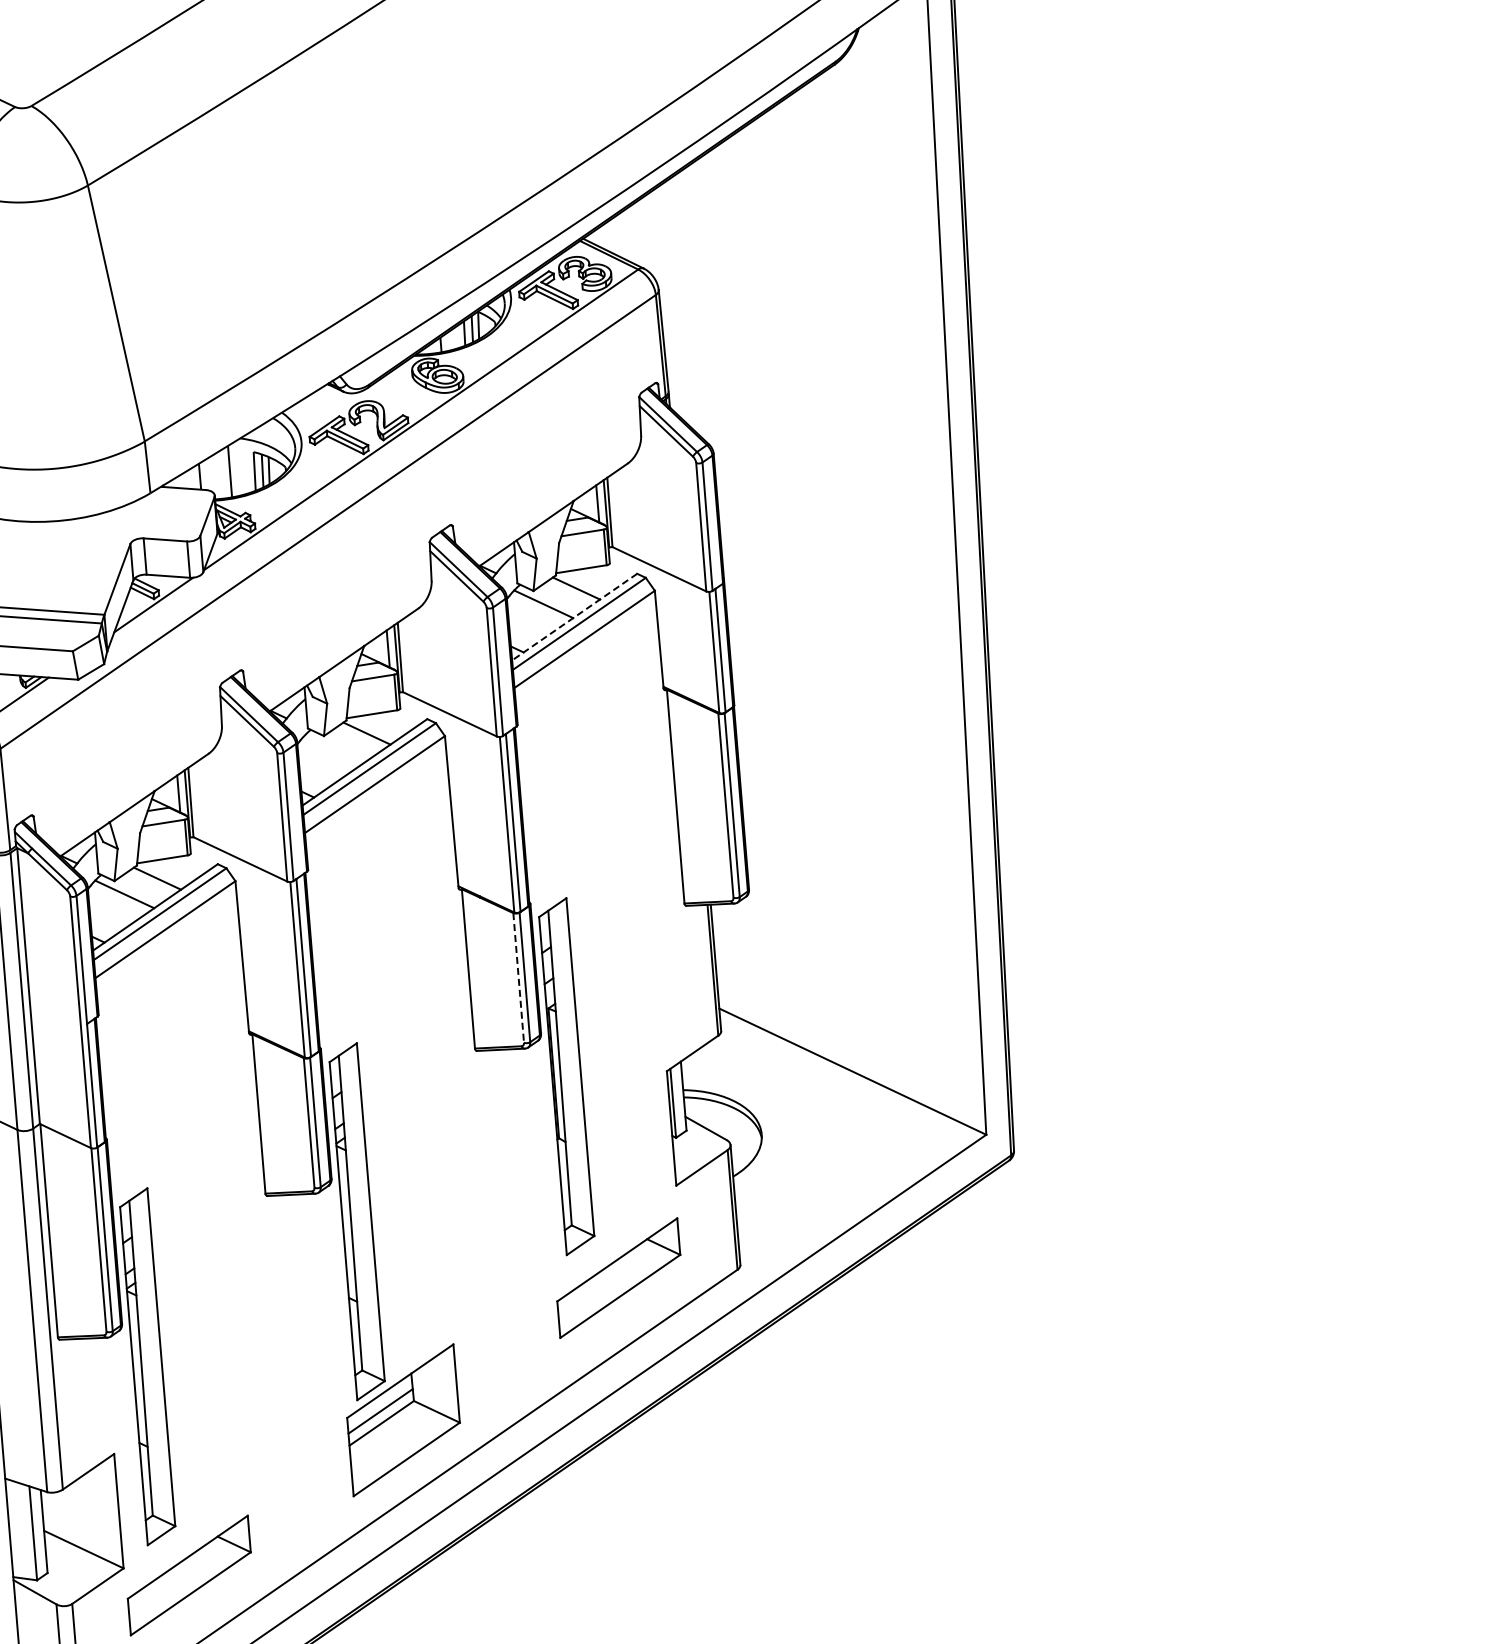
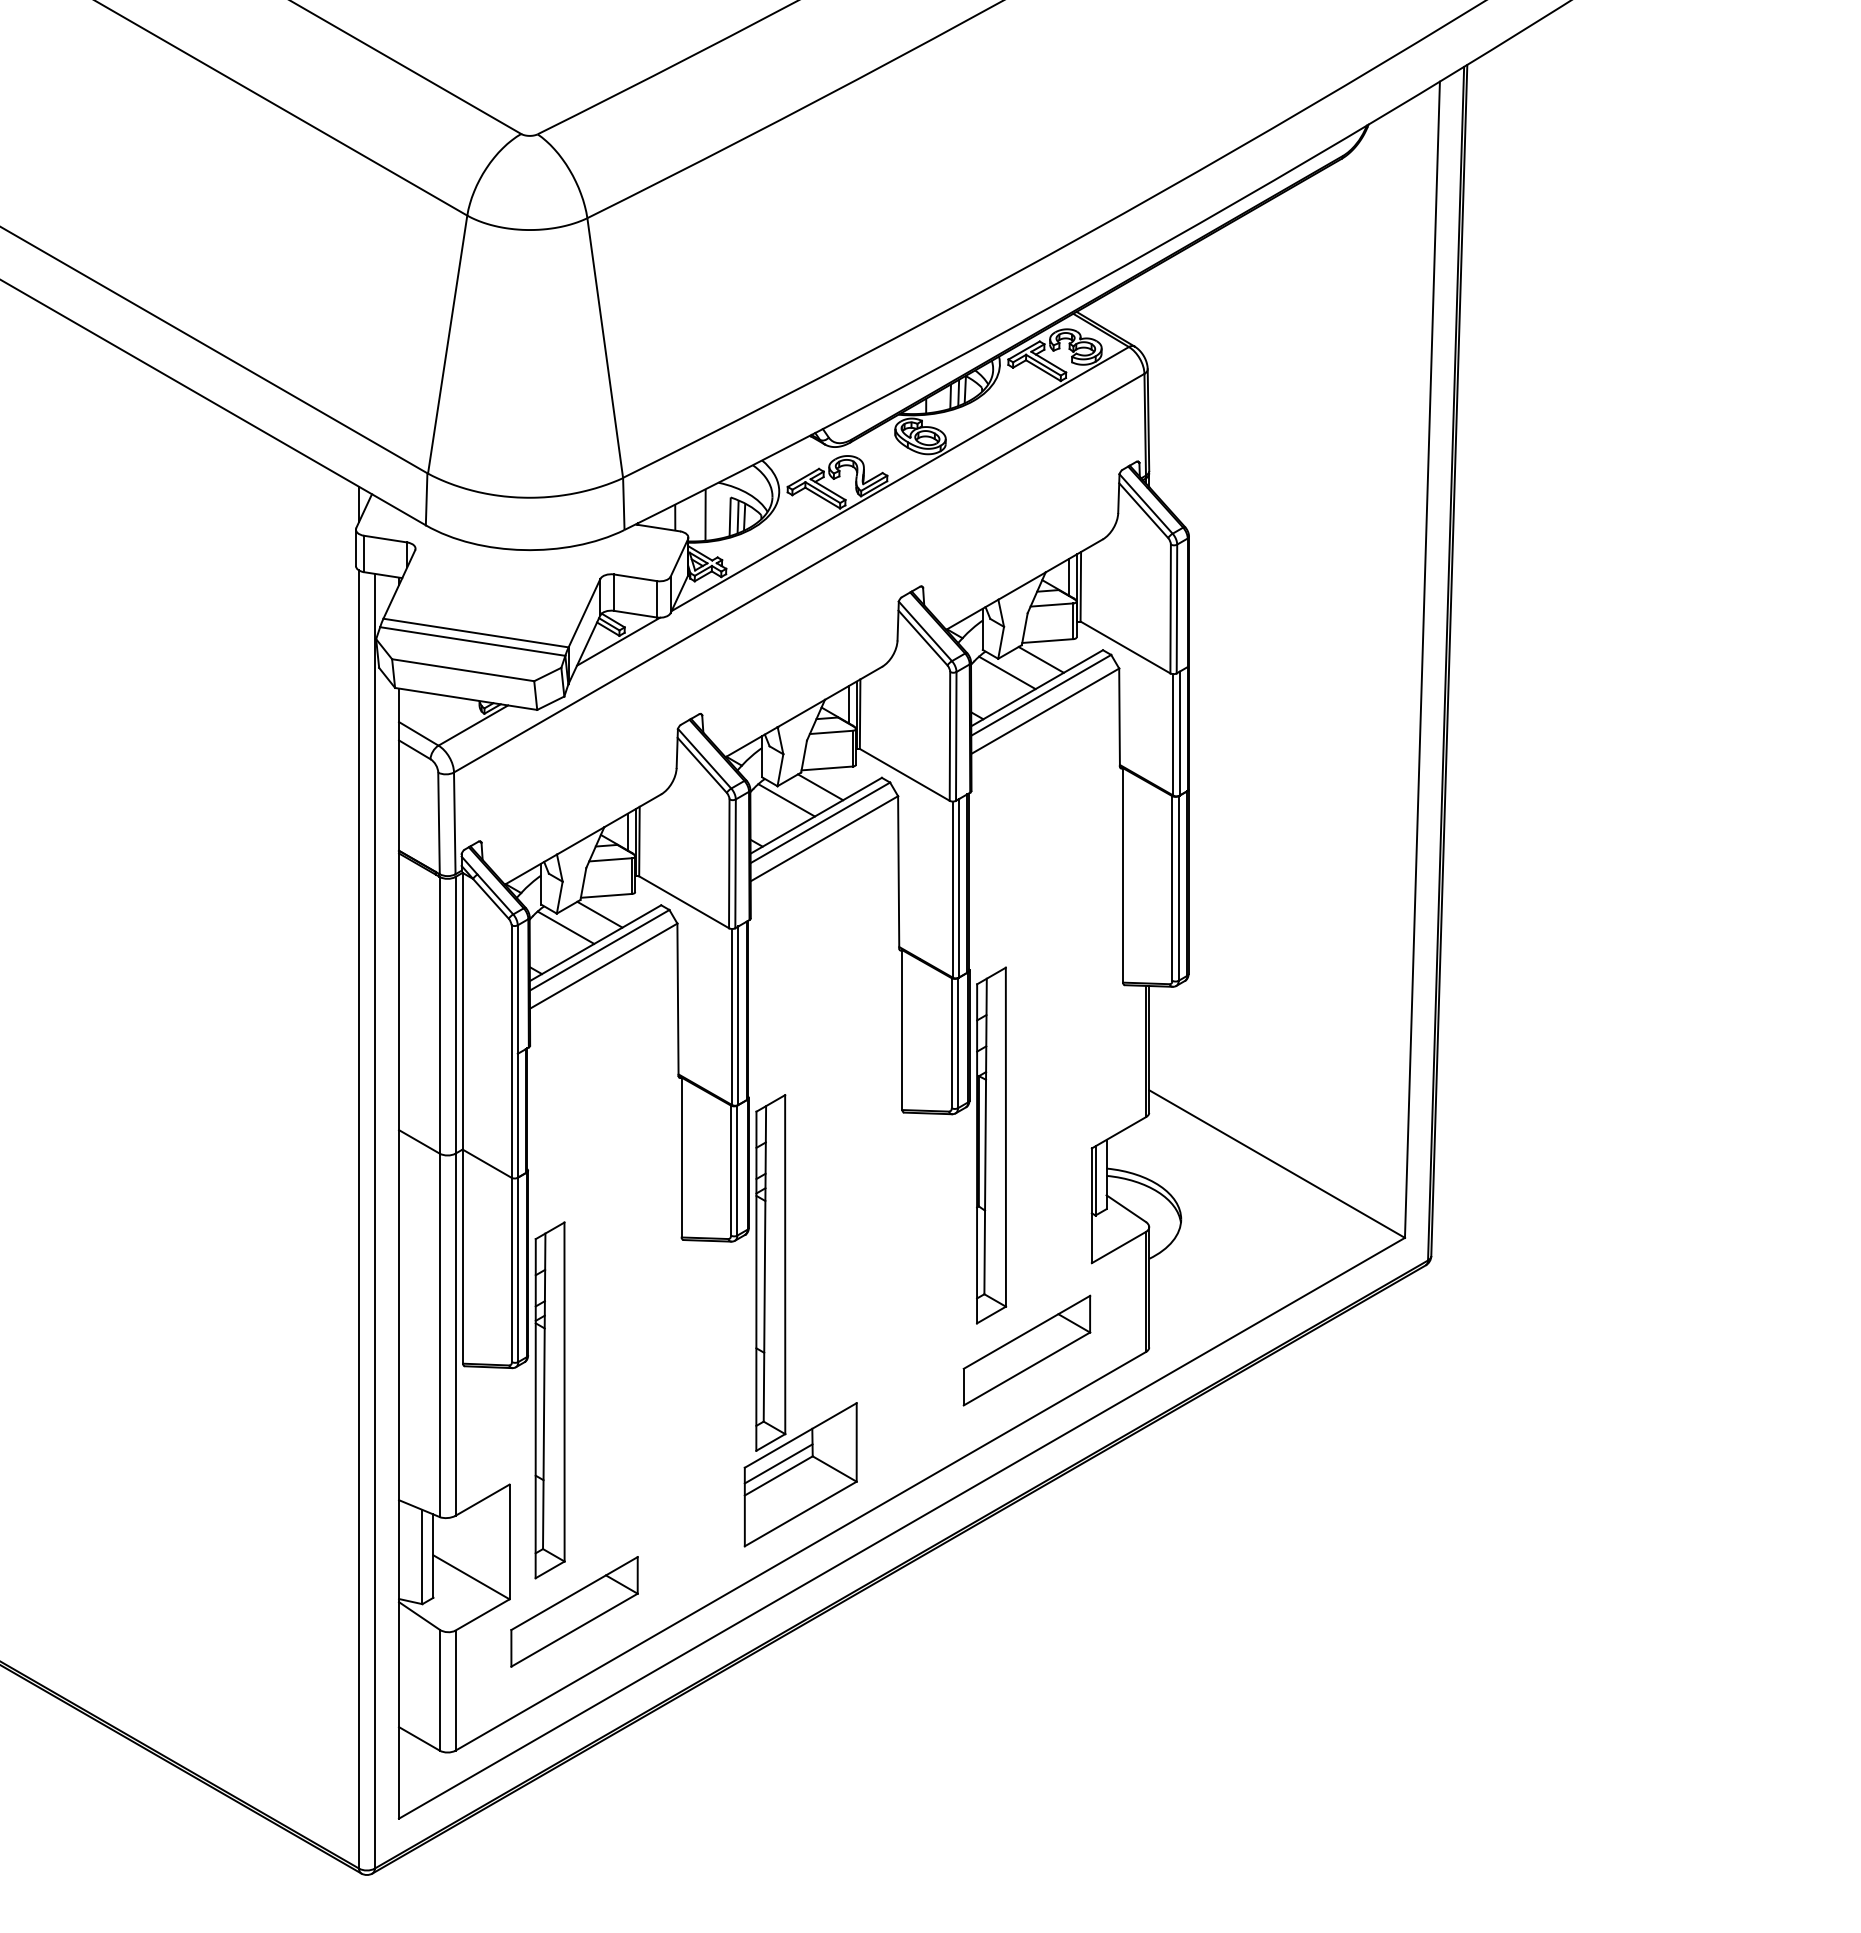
line: (574, 617) -> (1036, 688), dashed -> solid
line: (334, 749) -> (786, 800), added
line: (518, 978) -> (951, 1043), dashed -> solid

